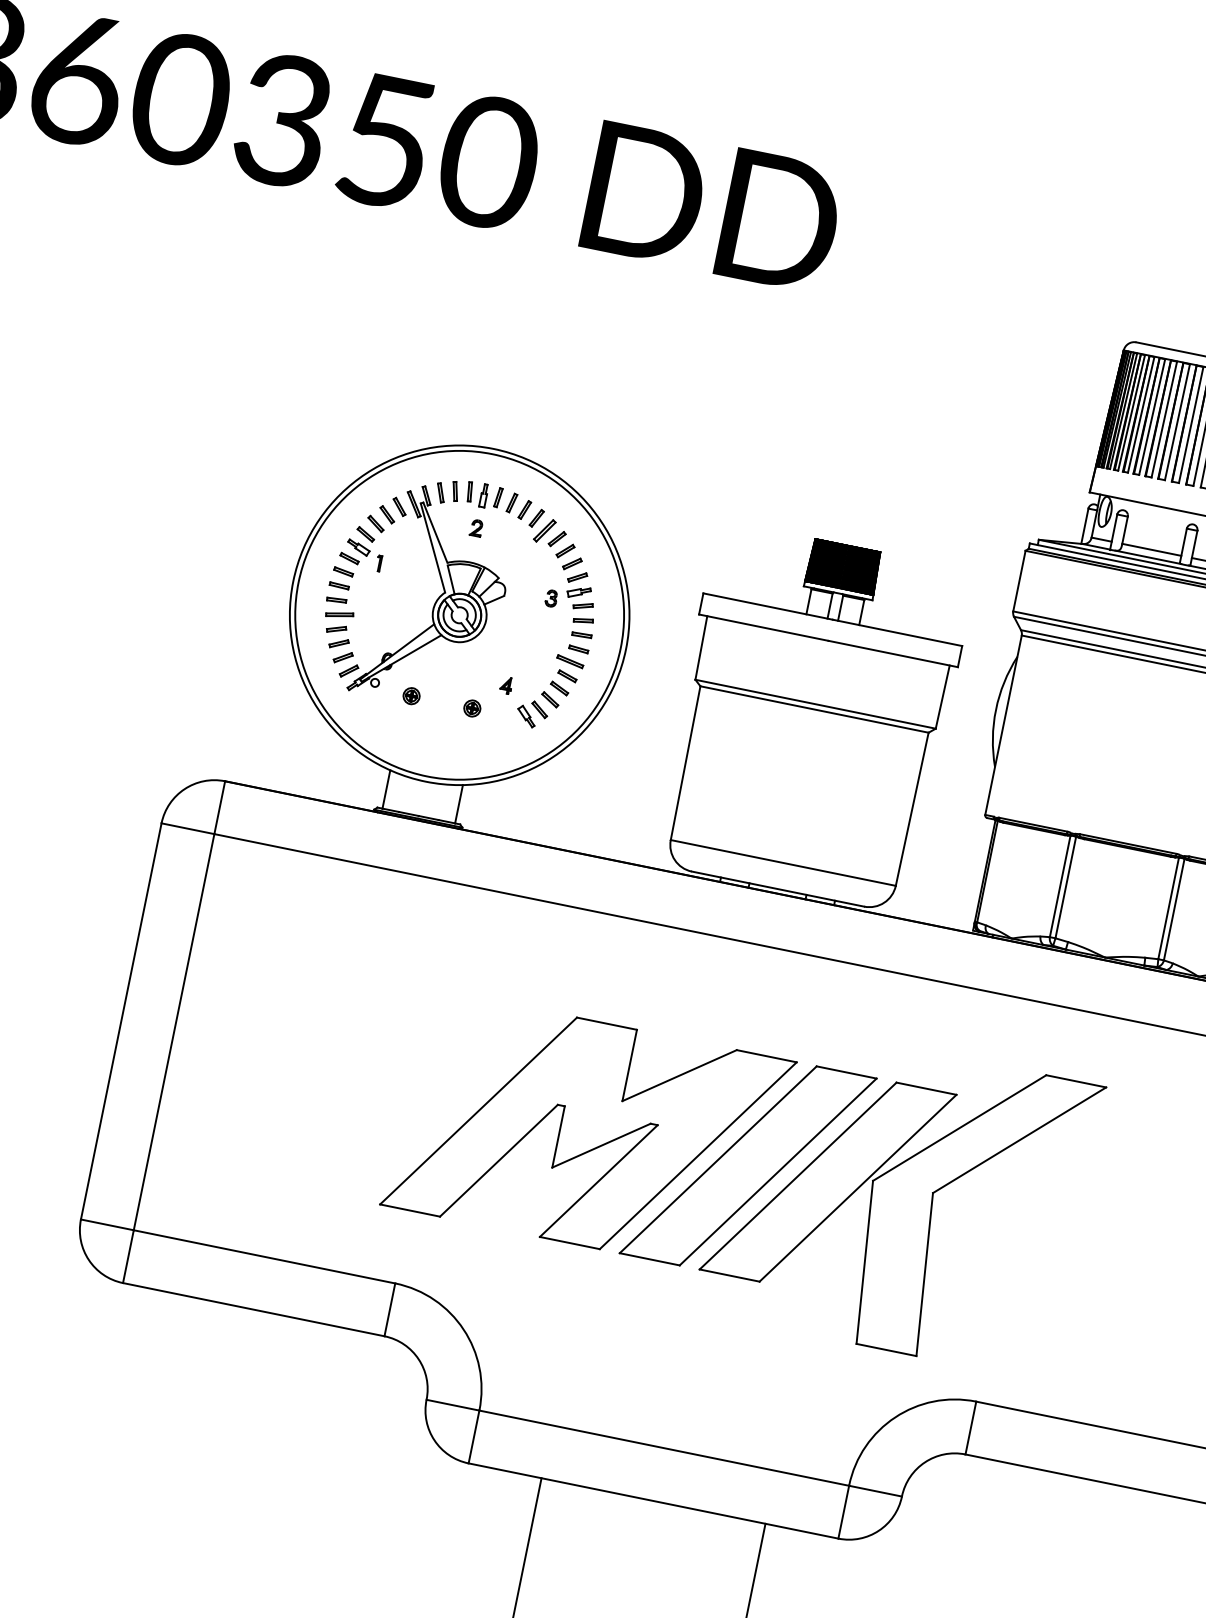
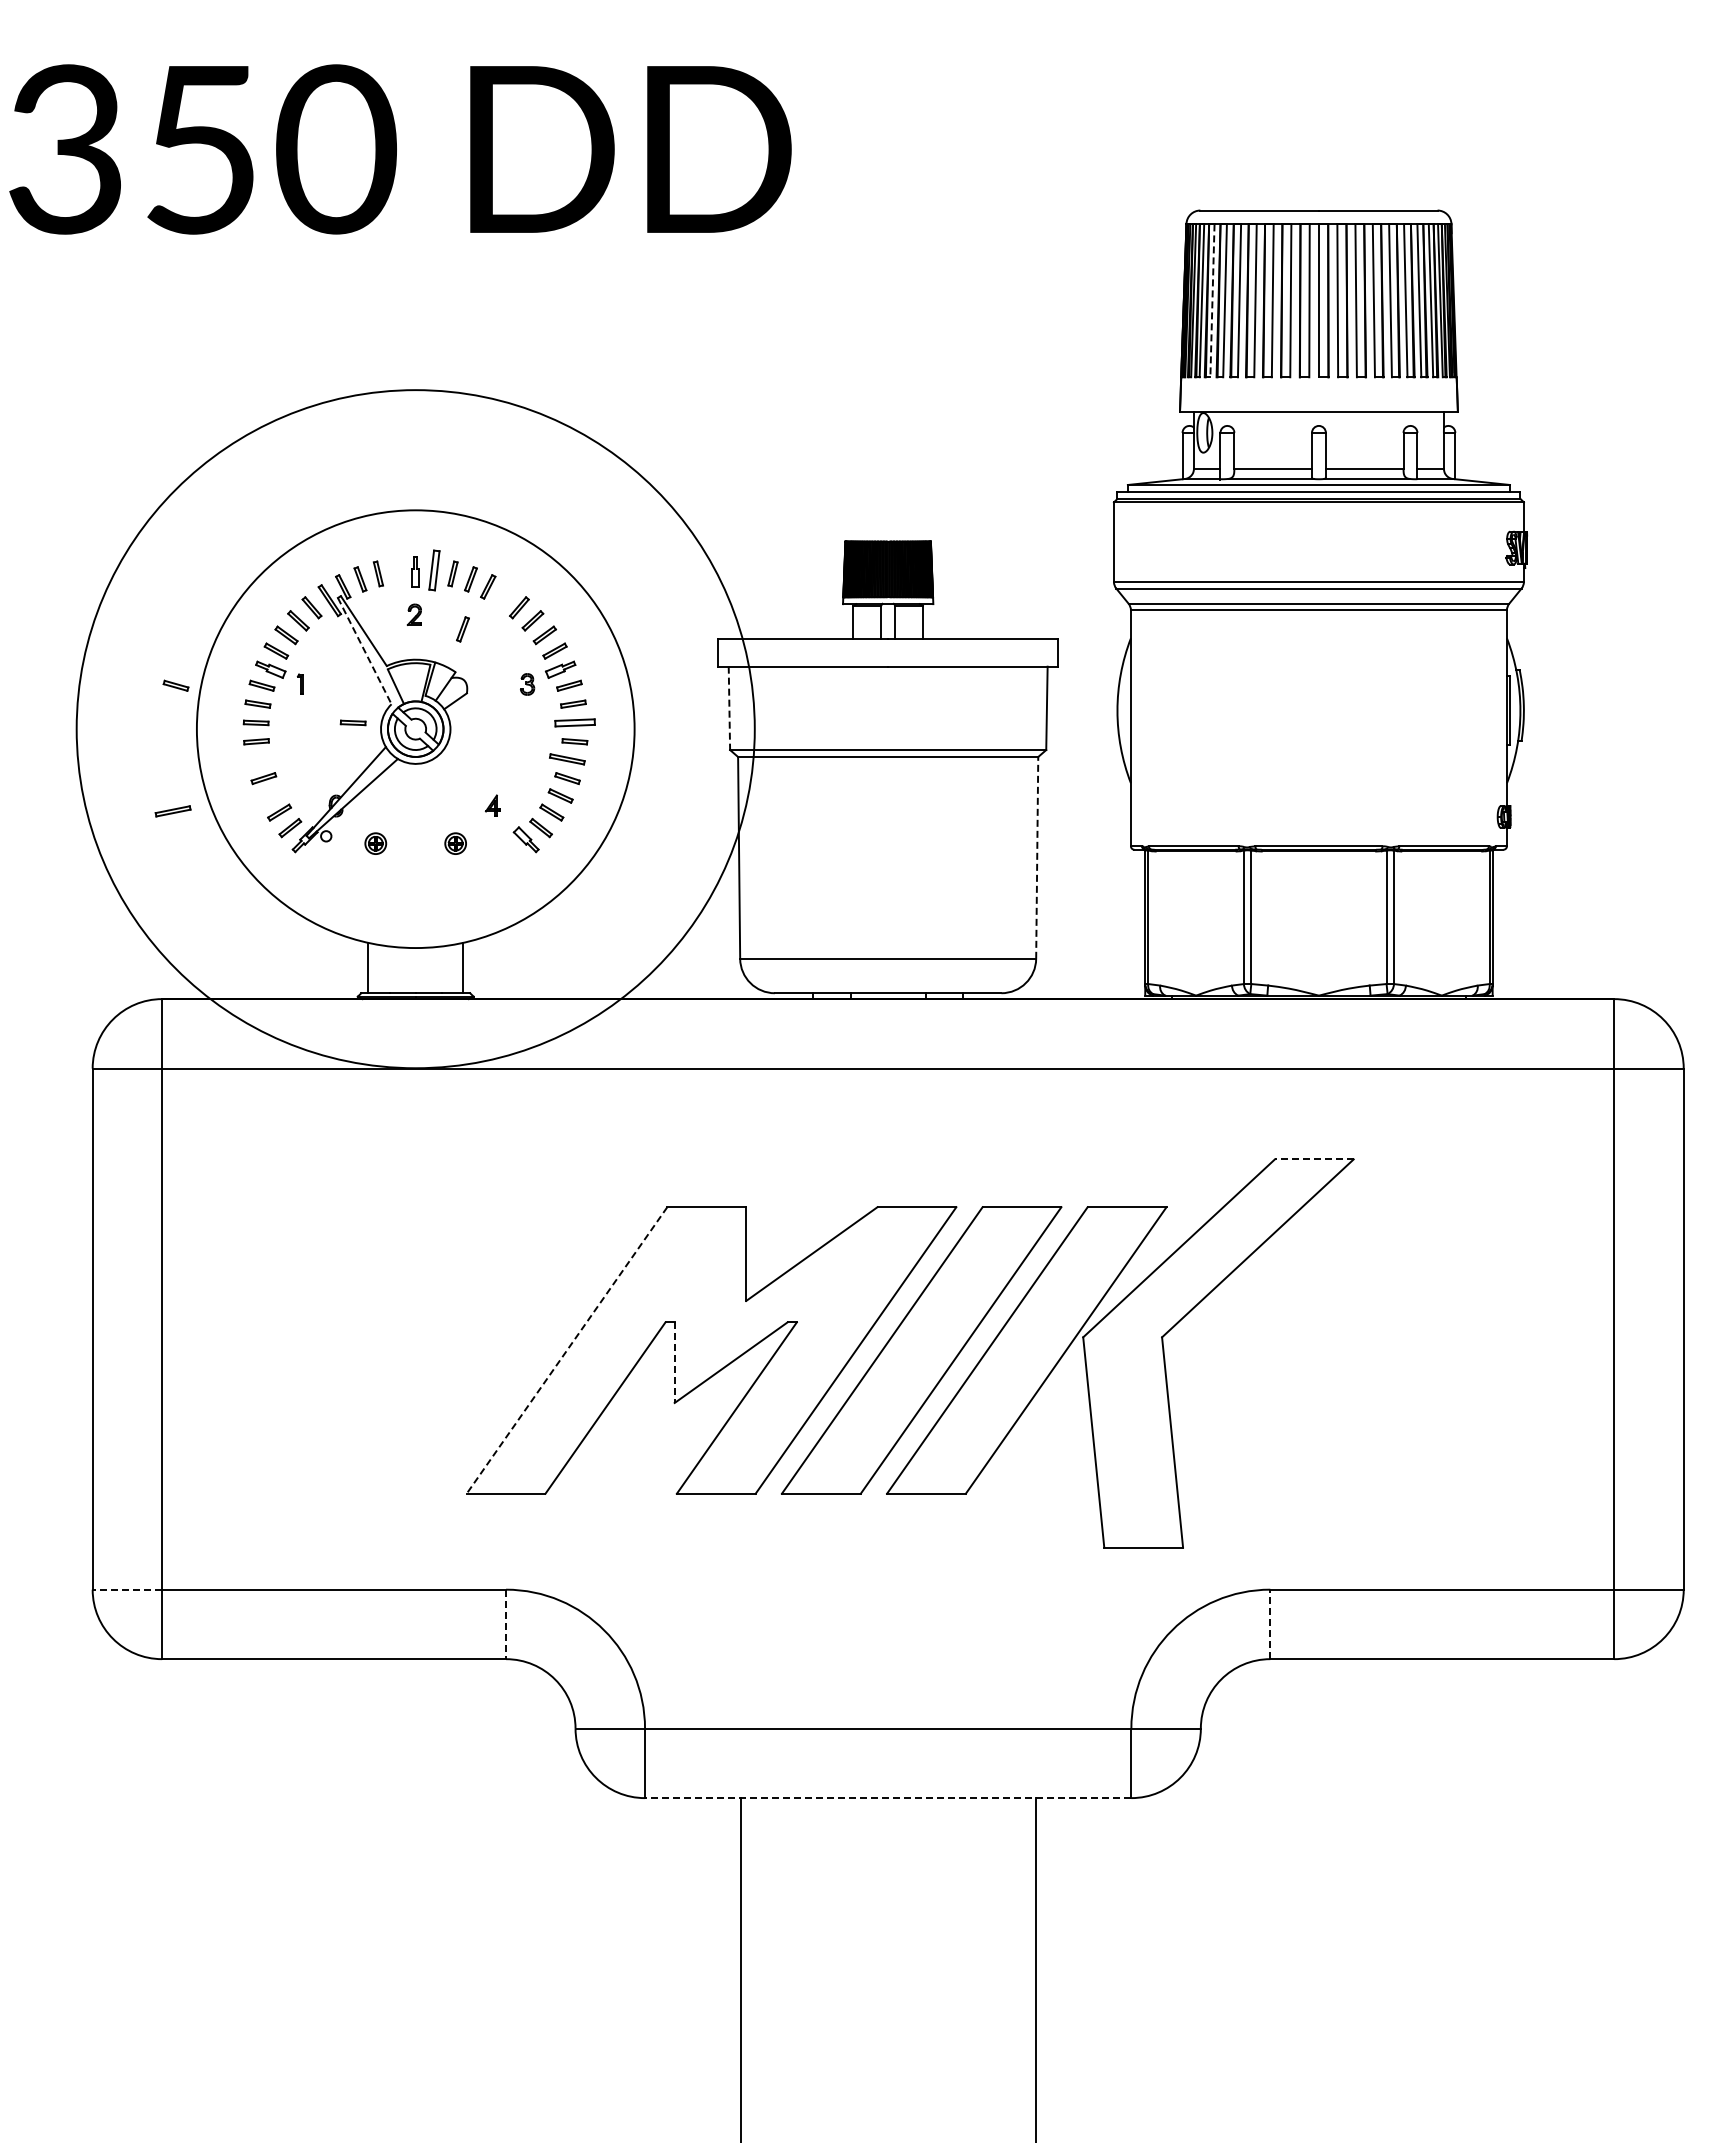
line: (1131, 413) -> (1212, 301), solid -> dashed
part: (469, 491) -> (396, 570), removed
part: (498, 497) -> (434, 570), size x1.6
part: (544, 530) -> (501, 600), removed
part: (283, 544) -> (175, 685), added
part: (510, 546) -> (462, 629), added
line: (432, 548) -> (364, 651), solid -> dashed
part: (412, 600) -> (352, 722), added
part: (339, 614) -> (172, 811), moved
circle: (459, 615) -> (415, 729), size x1.6
part: (582, 634) -> (575, 722), size x1.6
part: (339, 643) -> (270, 795), removed
line: (701, 648) -> (729, 708), solid -> dashed
line: (912, 809) -> (1037, 857), solid -> dashed
line: (1075, 1081) -> (1313, 1159), solid -> dashed
line: (478, 1111) -> (567, 1350), solid -> dashed
line: (558, 1137) -> (674, 1363), solid -> dashed
line: (107, 1224) -> (127, 1589), solid -> dashed
line: (390, 1309) -> (506, 1624), solid -> dashed
line: (971, 1428) -> (1270, 1624), solid -> dashed
line: (652, 1501) -> (887, 1798), solid -> dashed

